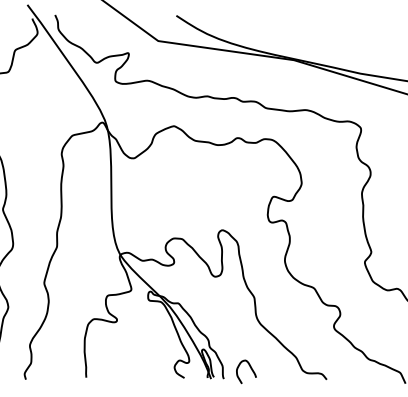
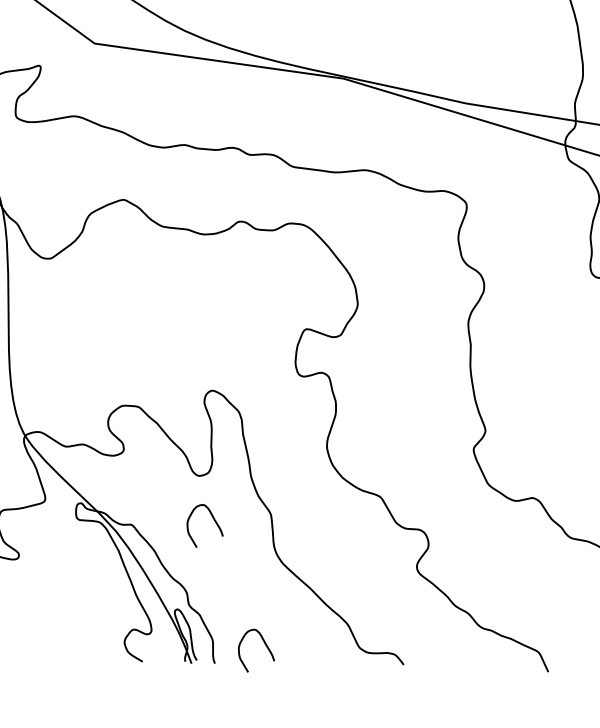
curve: (222, 300) -> (212, 519), added

